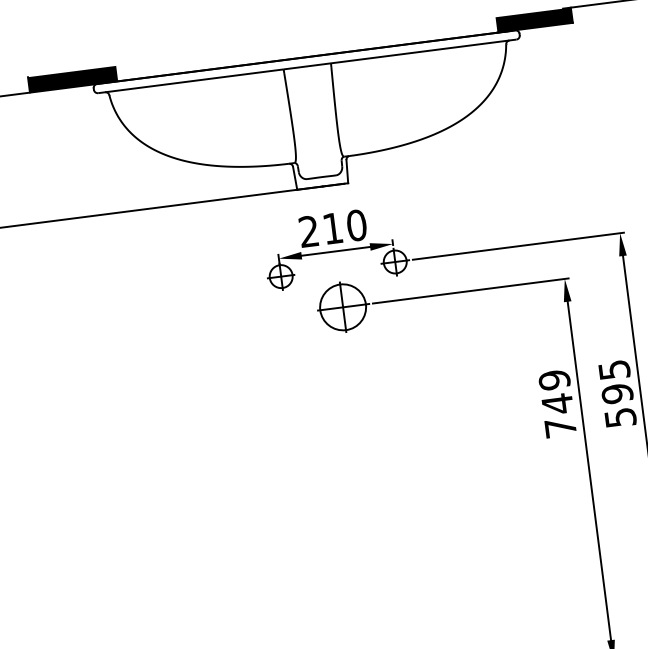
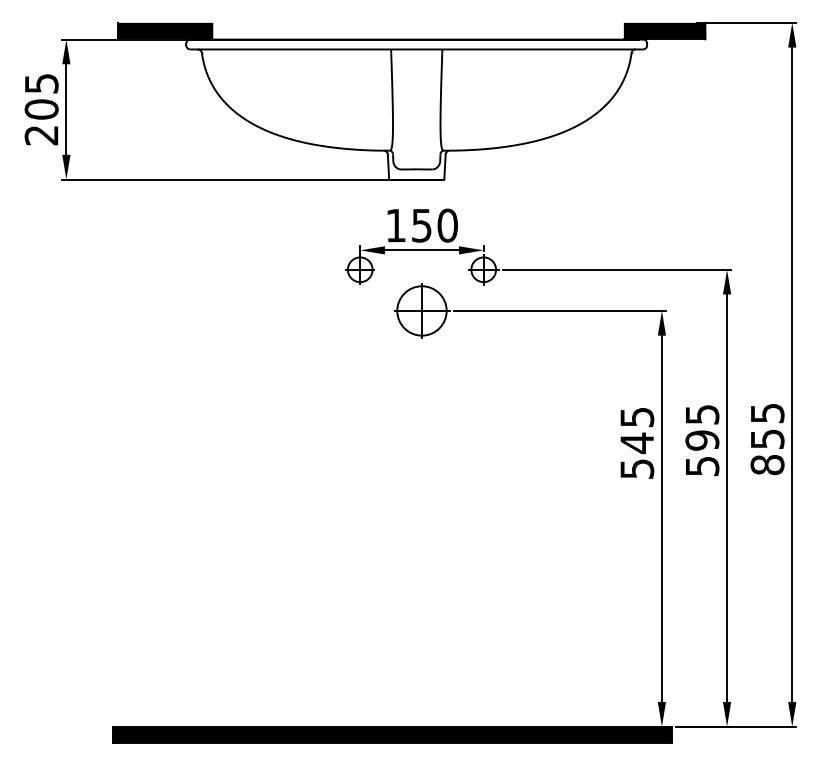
text: (320, 229) -> (408, 225), 210 -> 150
text: (557, 403) -> (637, 442), 749 -> 545

